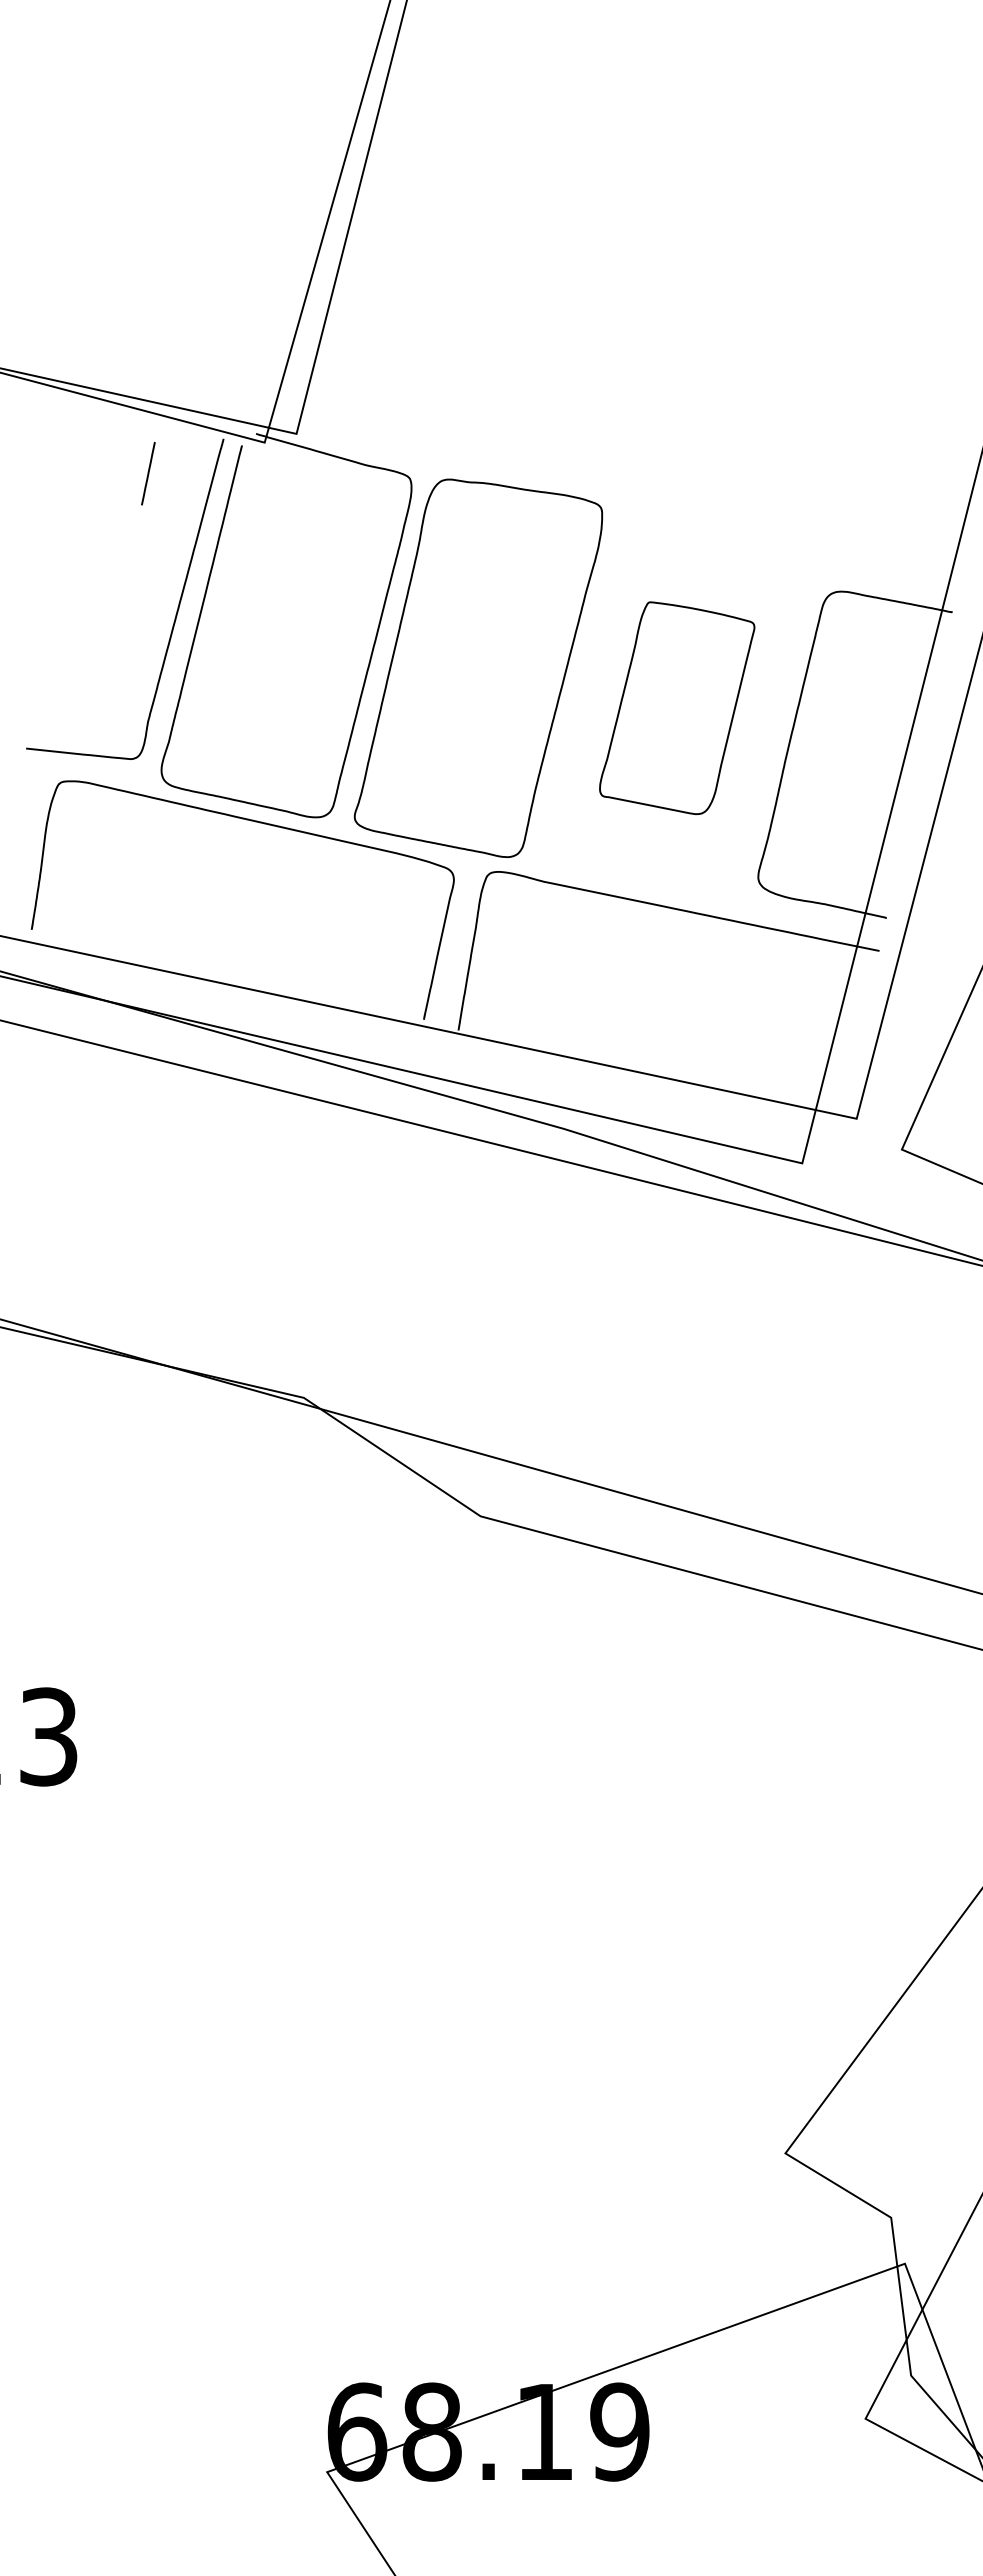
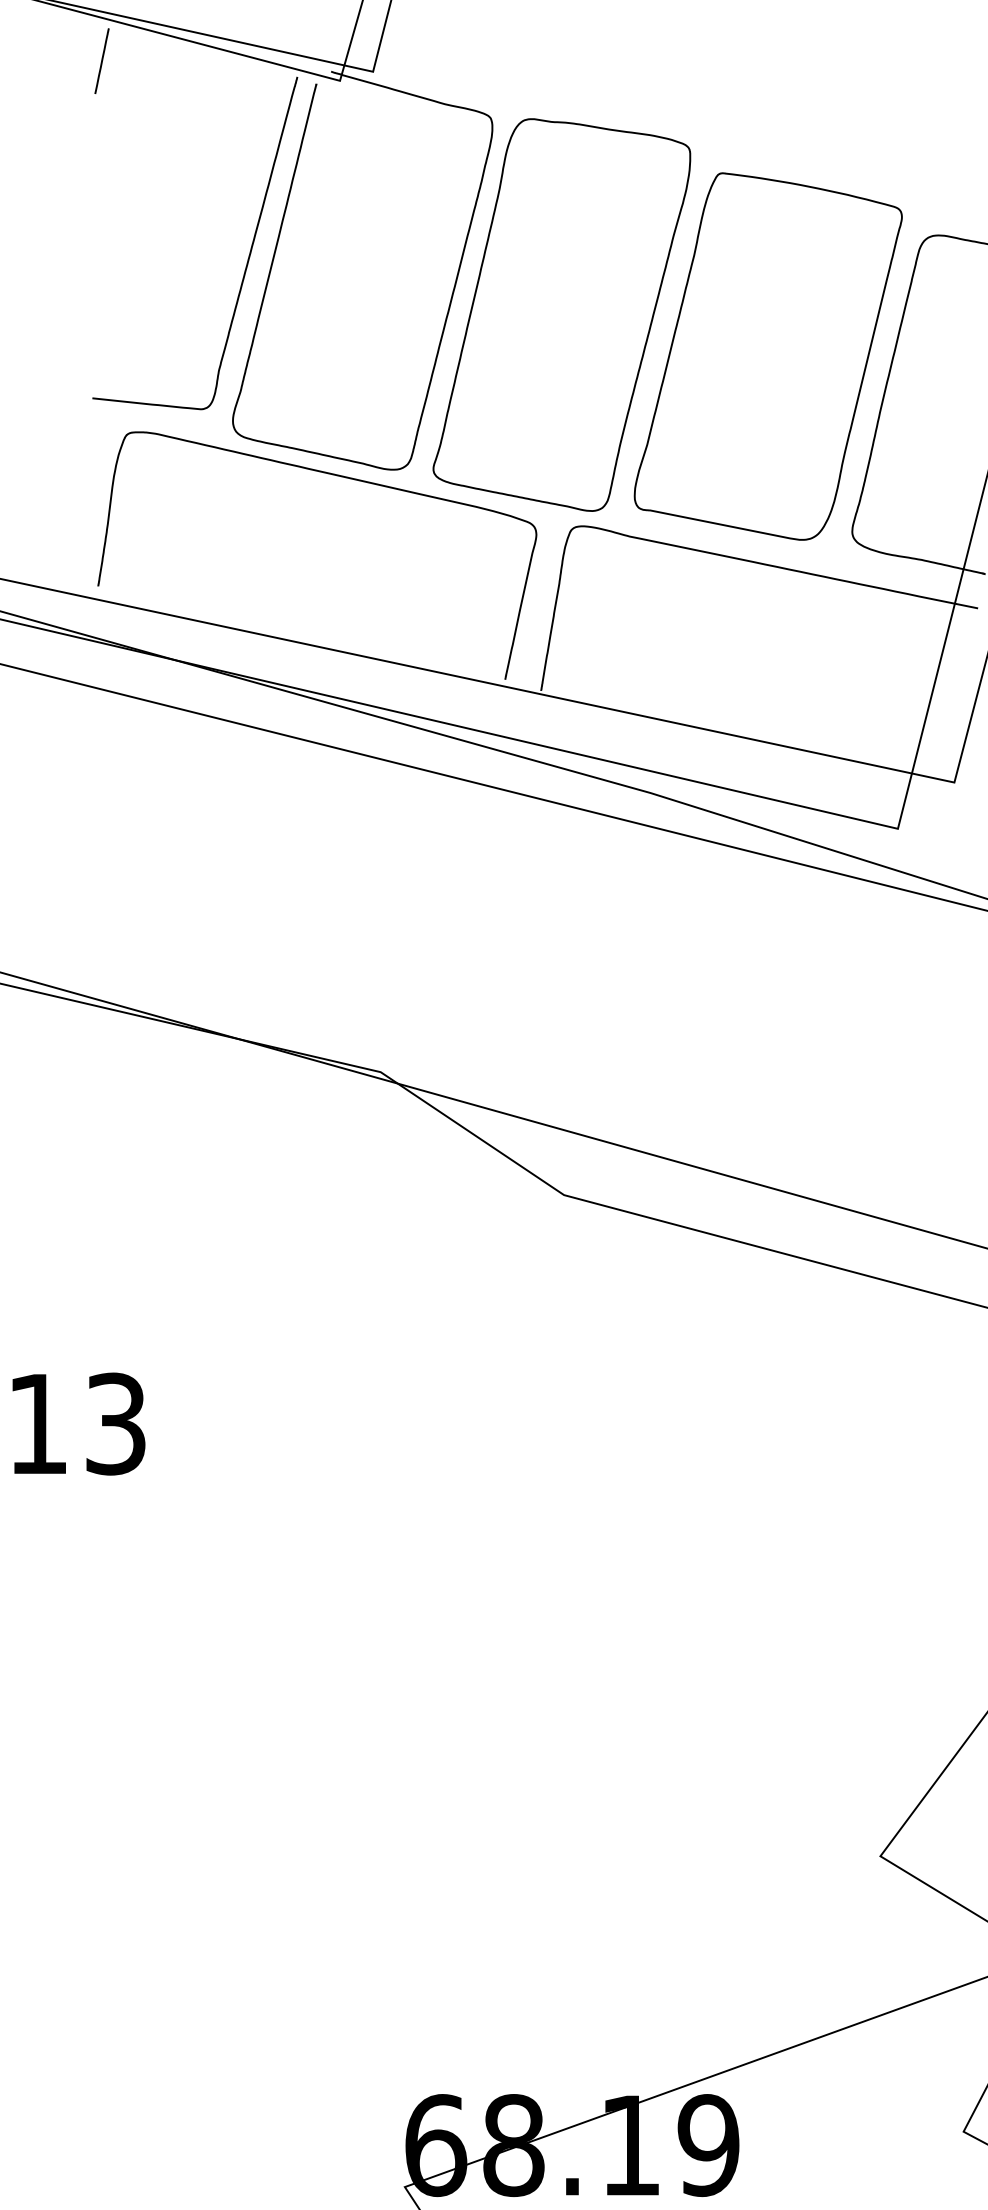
line: (148, 473) -> (102, 60), moved
part: (676, 707) -> (767, 355), size x1.67

